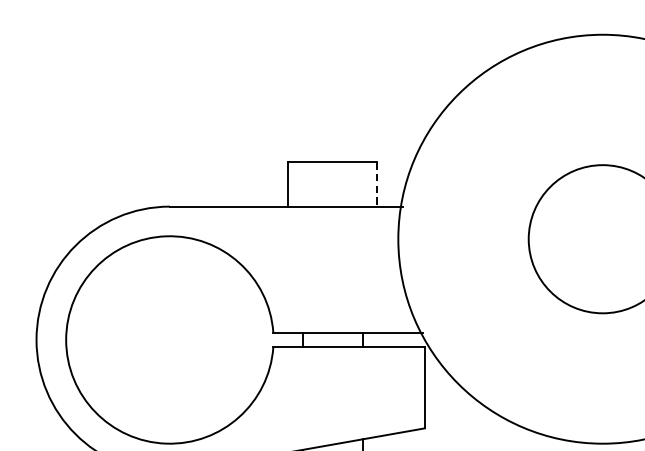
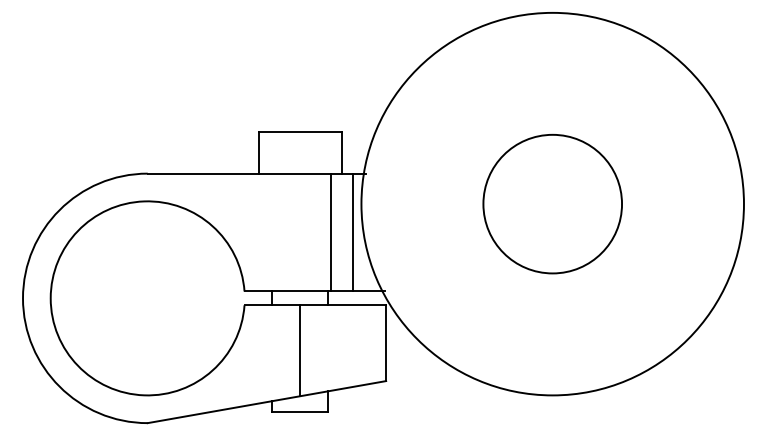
line: (377, 184) -> (341, 152), dashed -> solid
line: (365, 269) -> (330, 232), added
line: (389, 269) -> (353, 232), added
line: (333, 395) -> (300, 350), added

